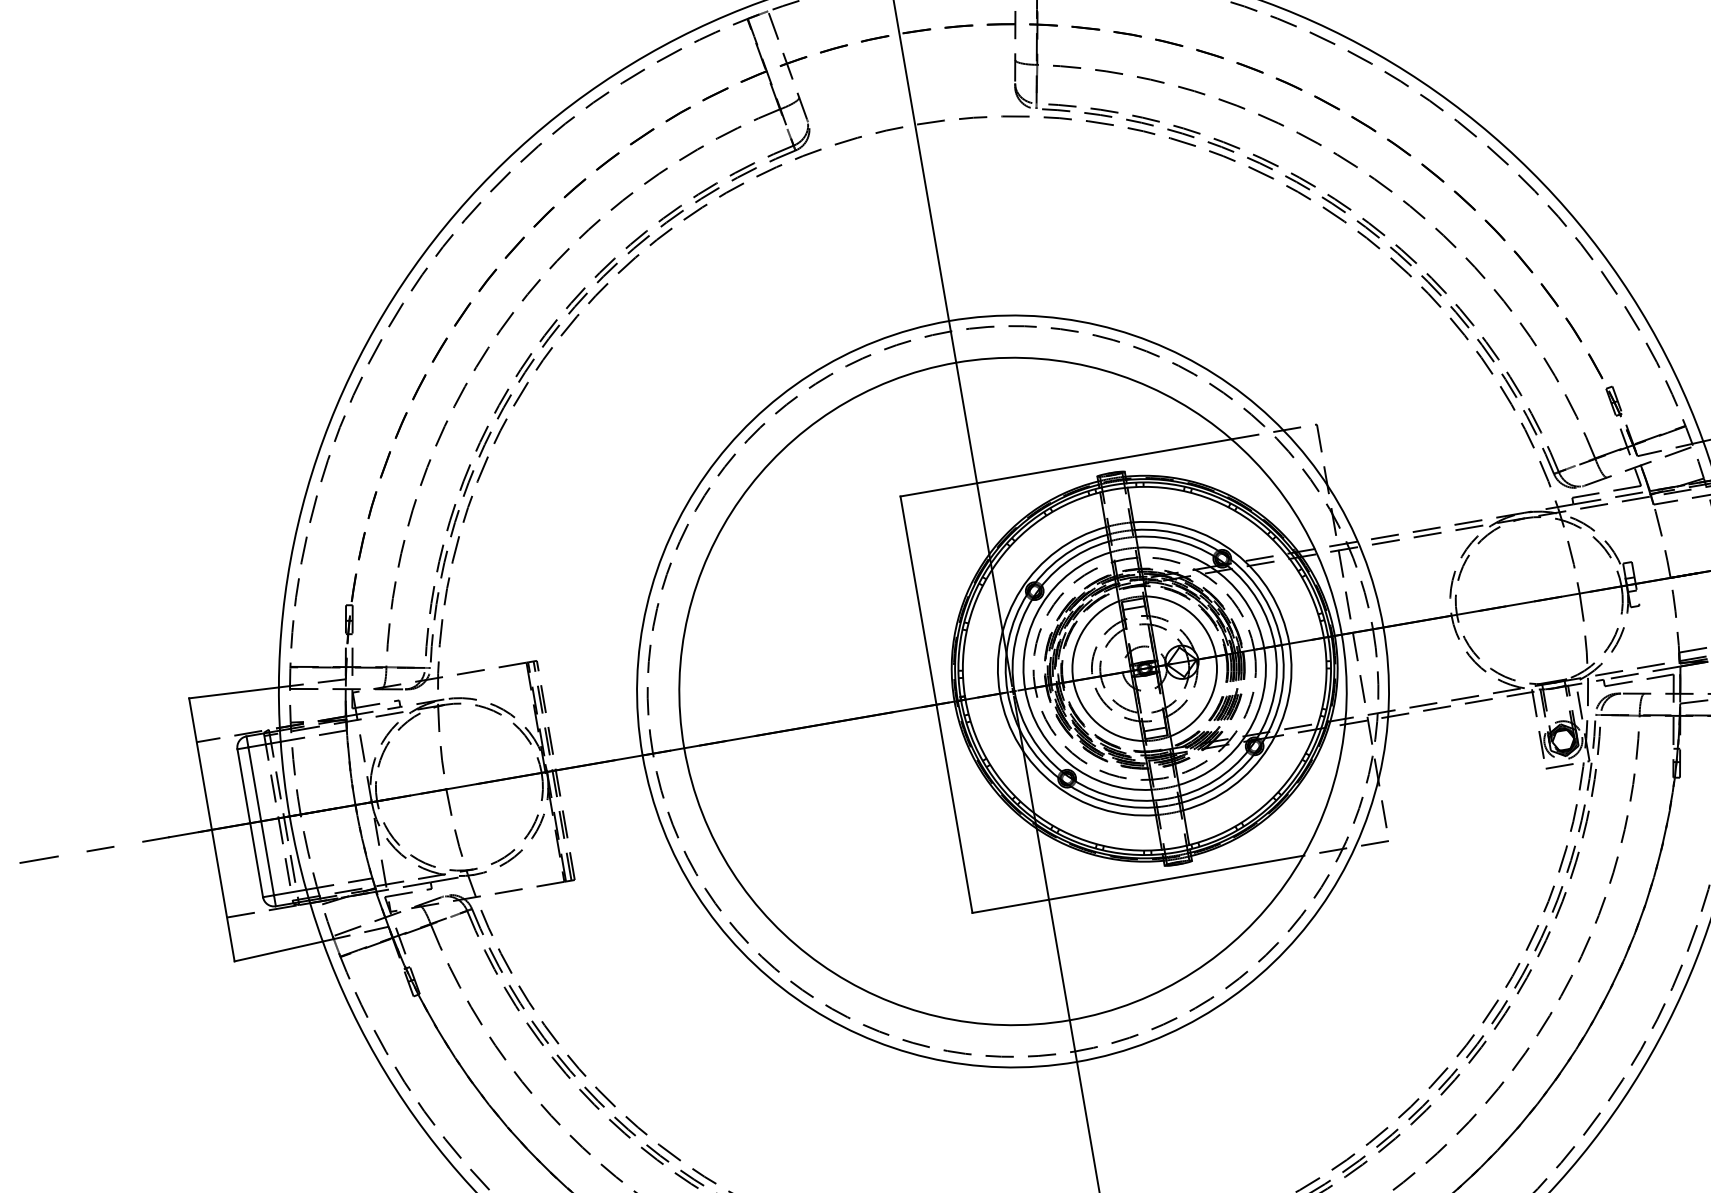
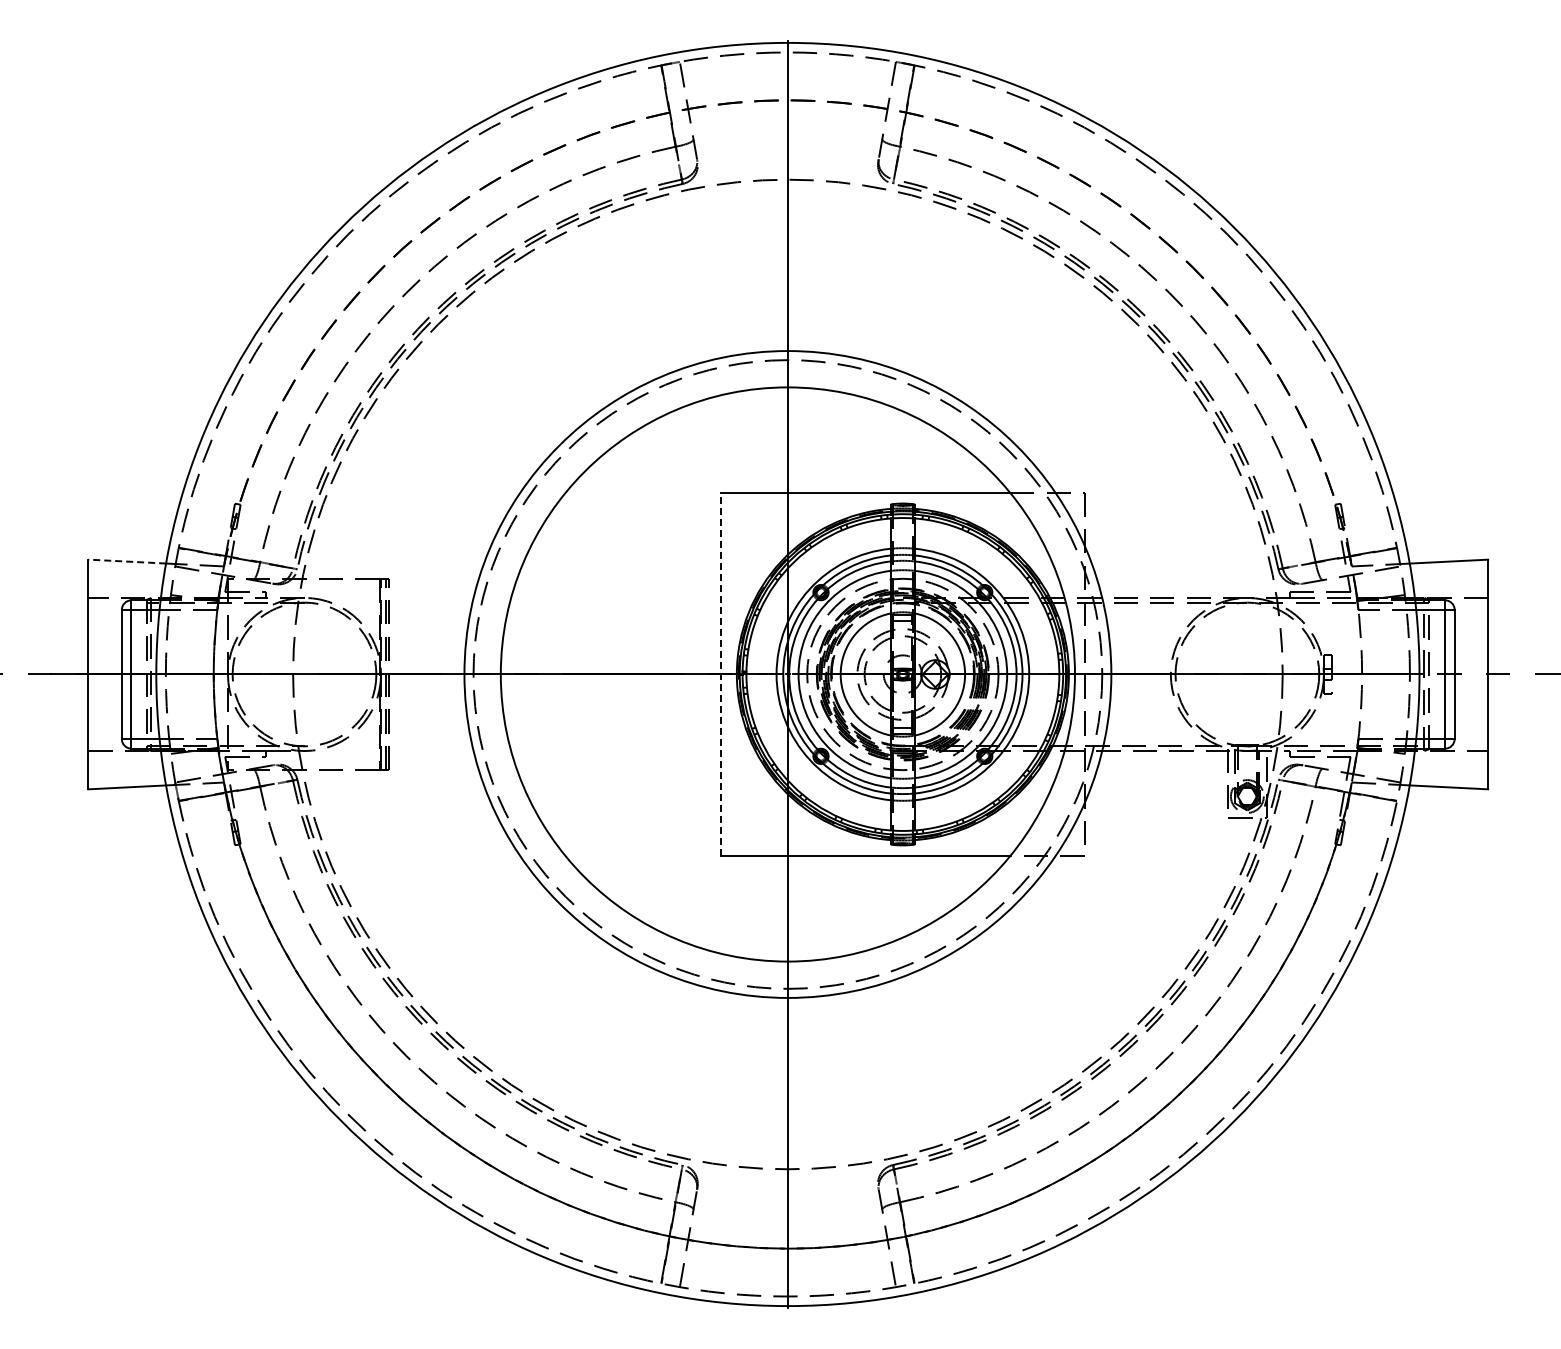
line: (234, 692) -> (127, 561), solid -> dashed
line: (936, 704) -> (721, 674), solid -> dashed

